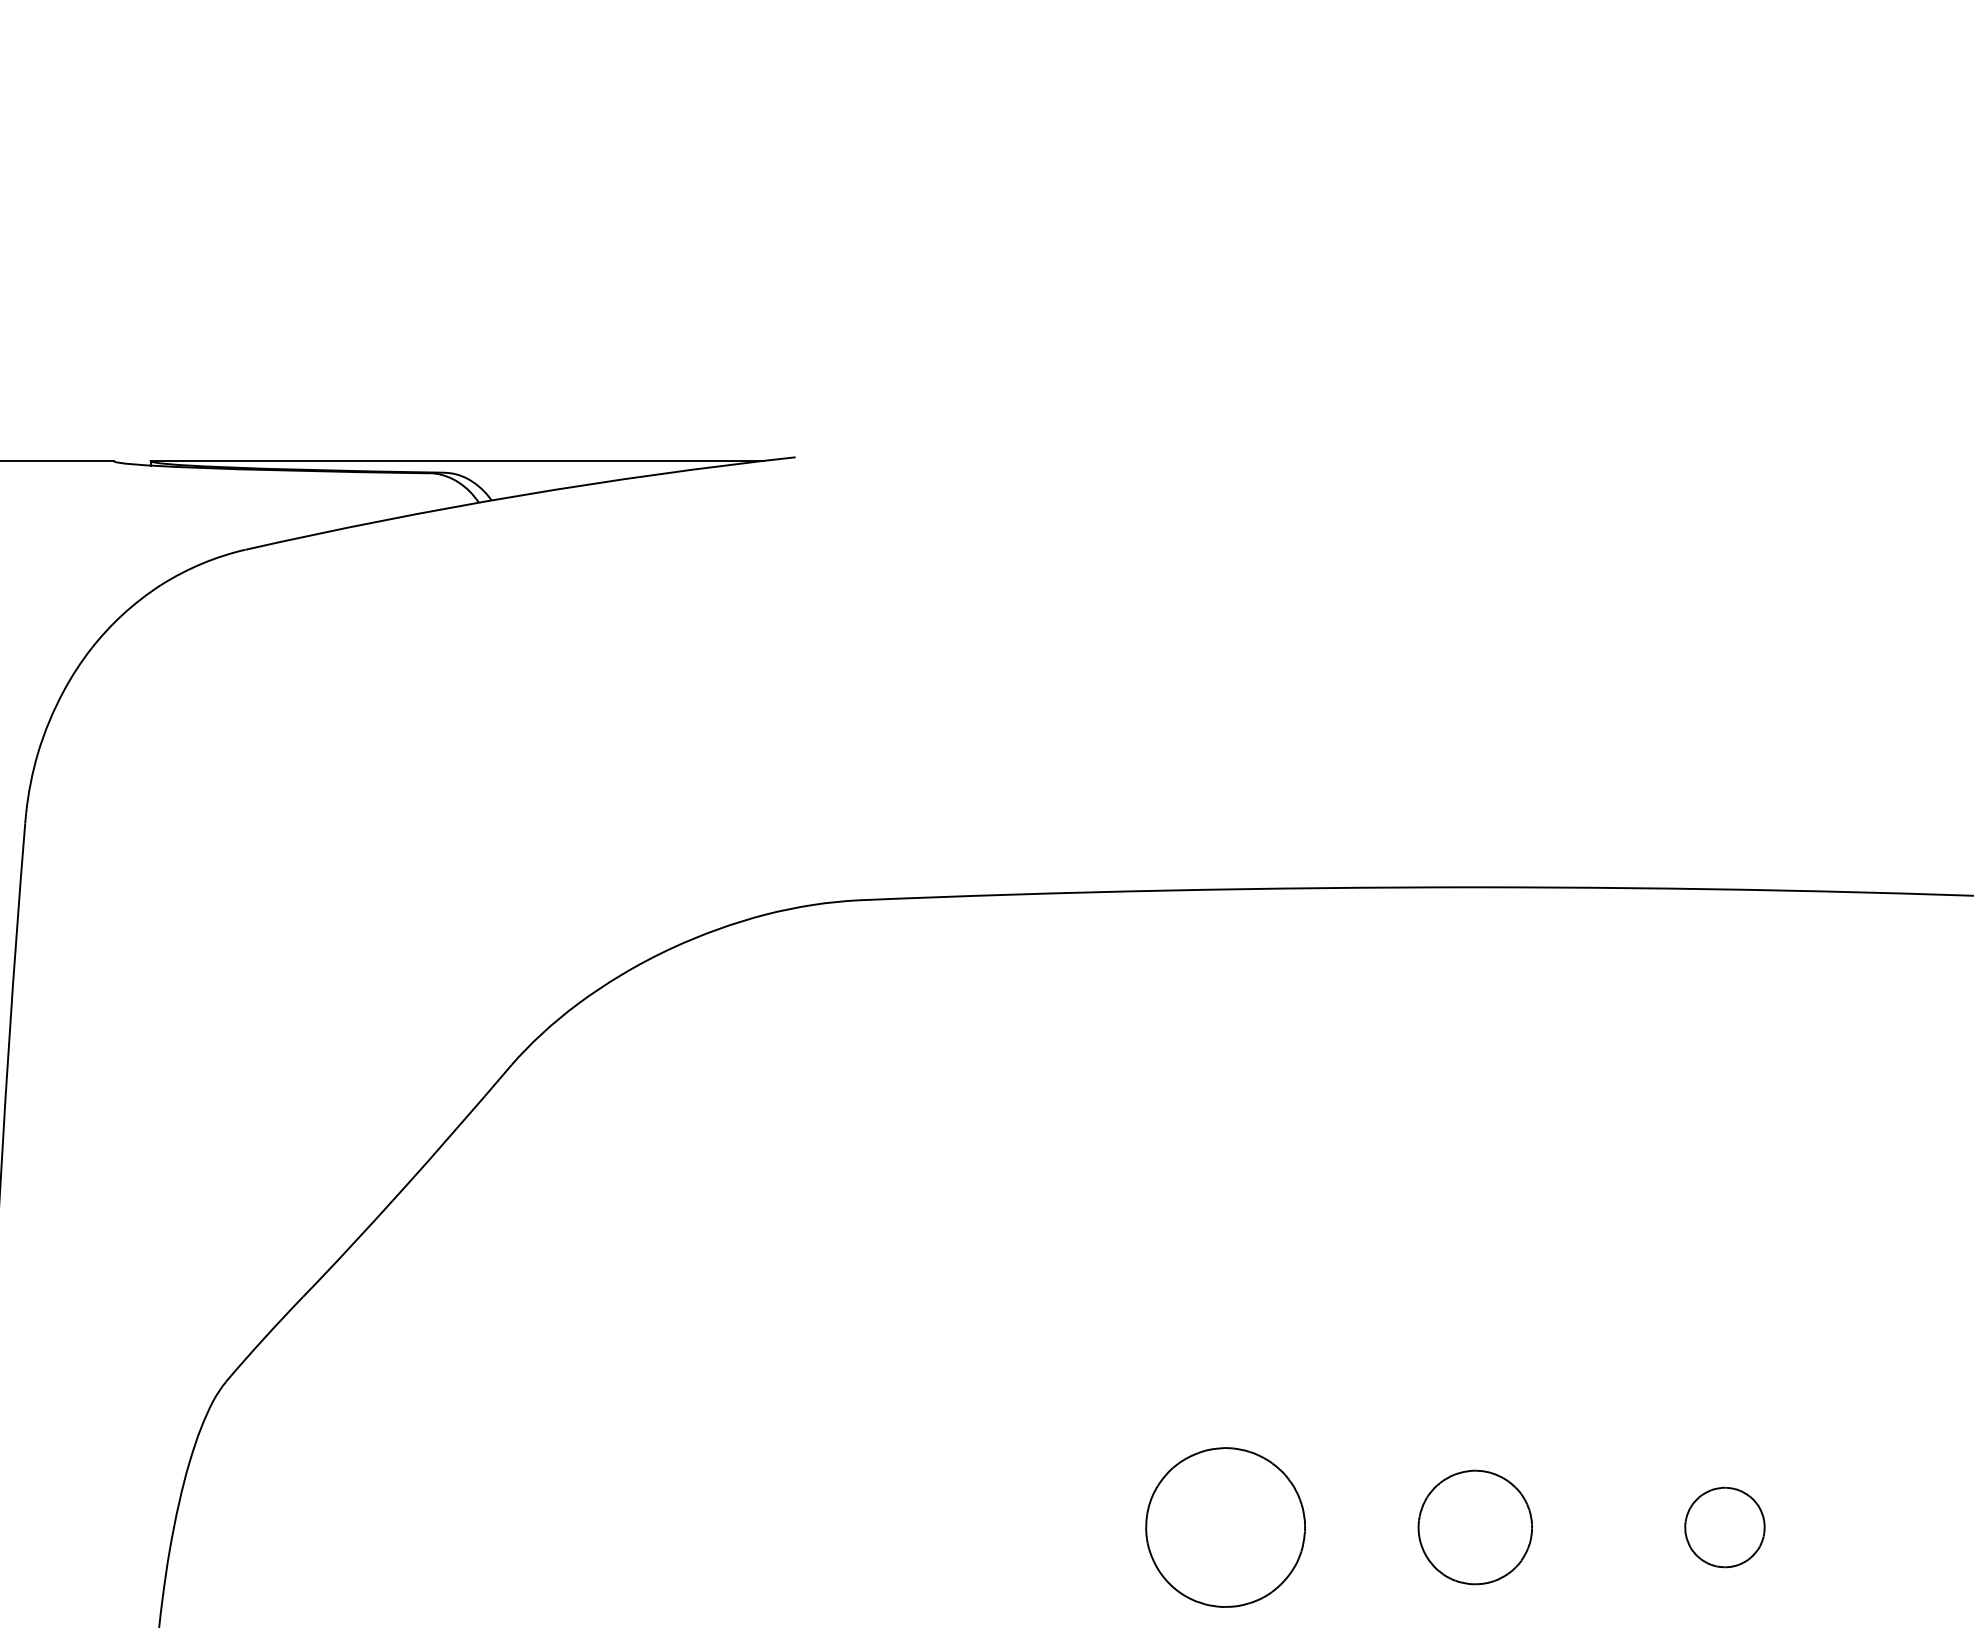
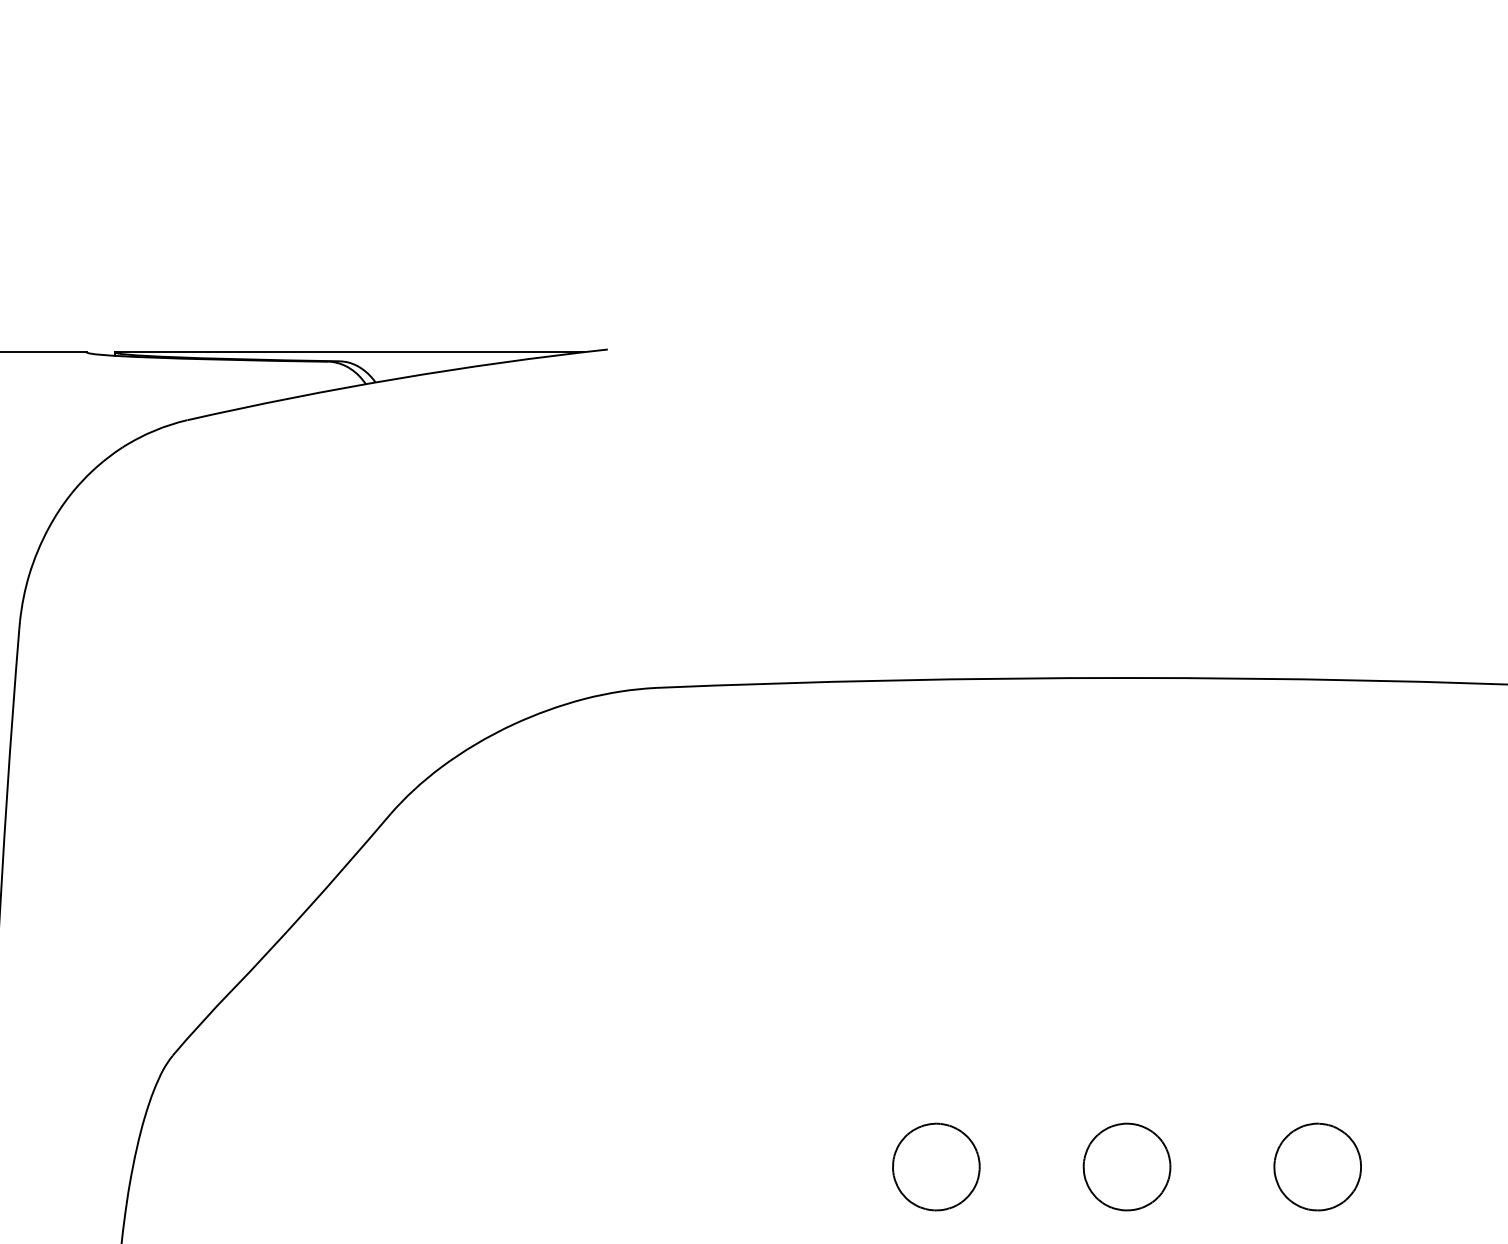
part: (1225, 1527) -> (936, 1167), size x0.71
part: (1724, 1527) -> (1317, 1167), size x1.43

